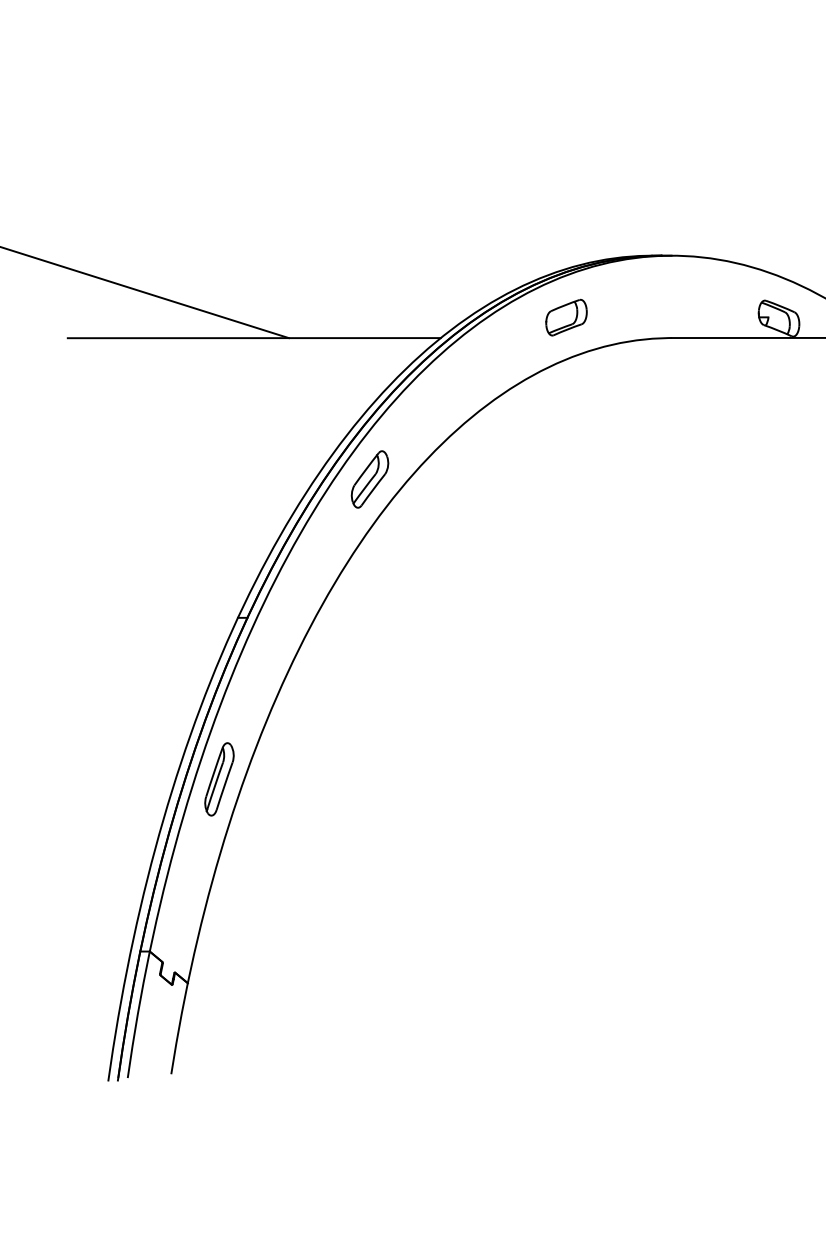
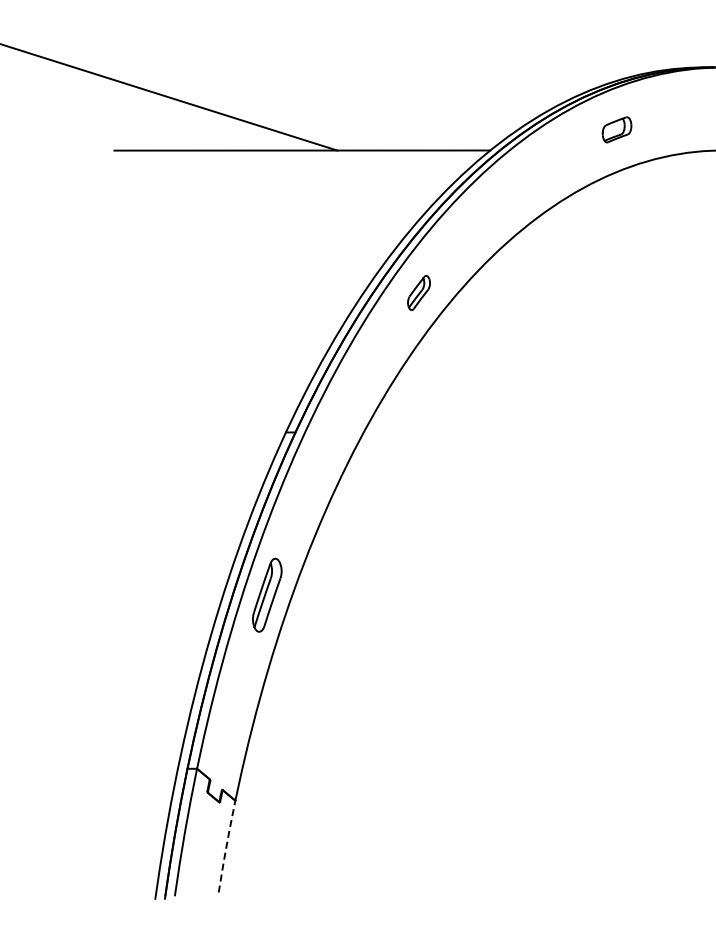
part: (566, 317) -> (617, 129), size x0.7
part: (369, 479) -> (418, 293), size x0.6
line: (179, 1028) -> (227, 846), solid -> dashed

